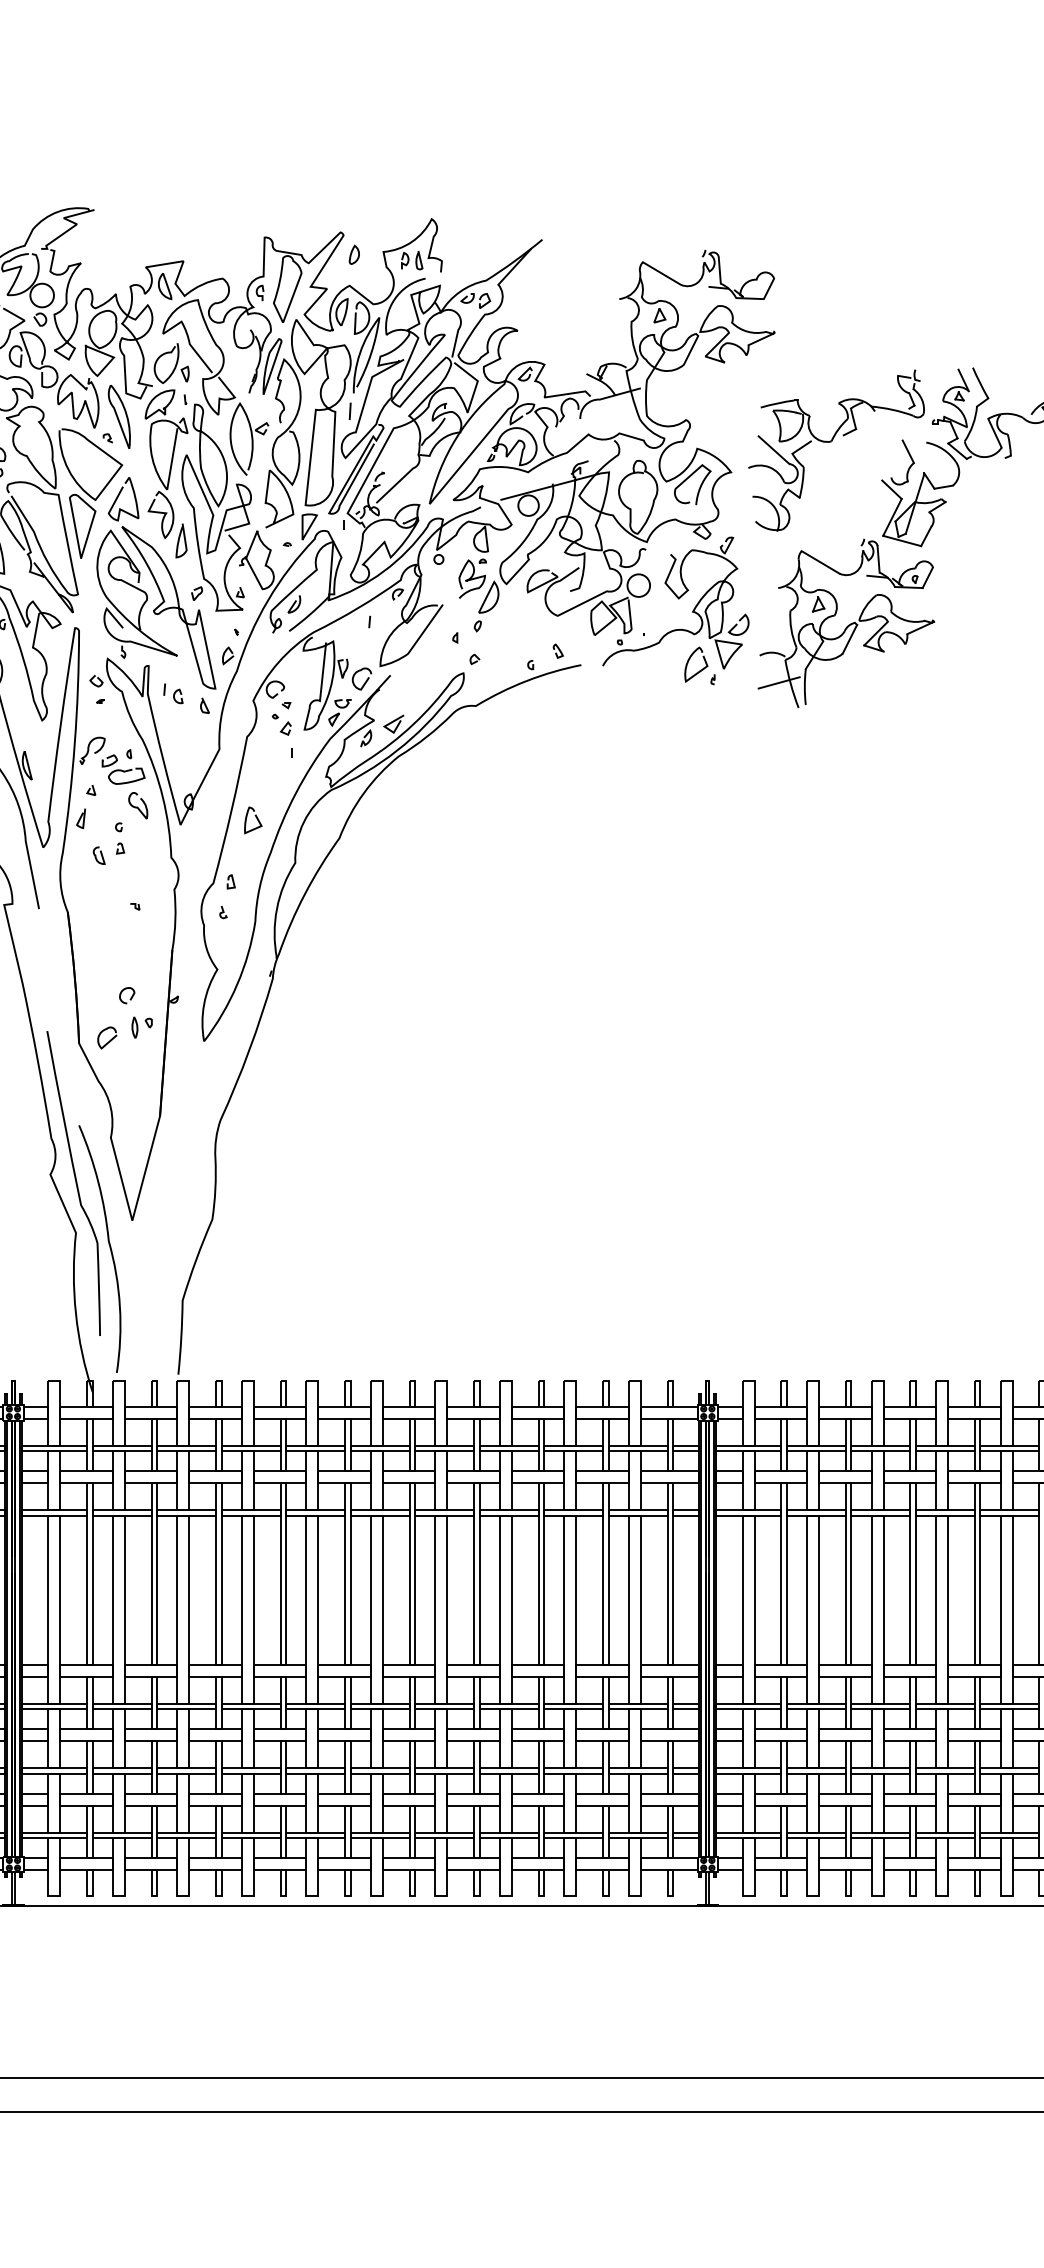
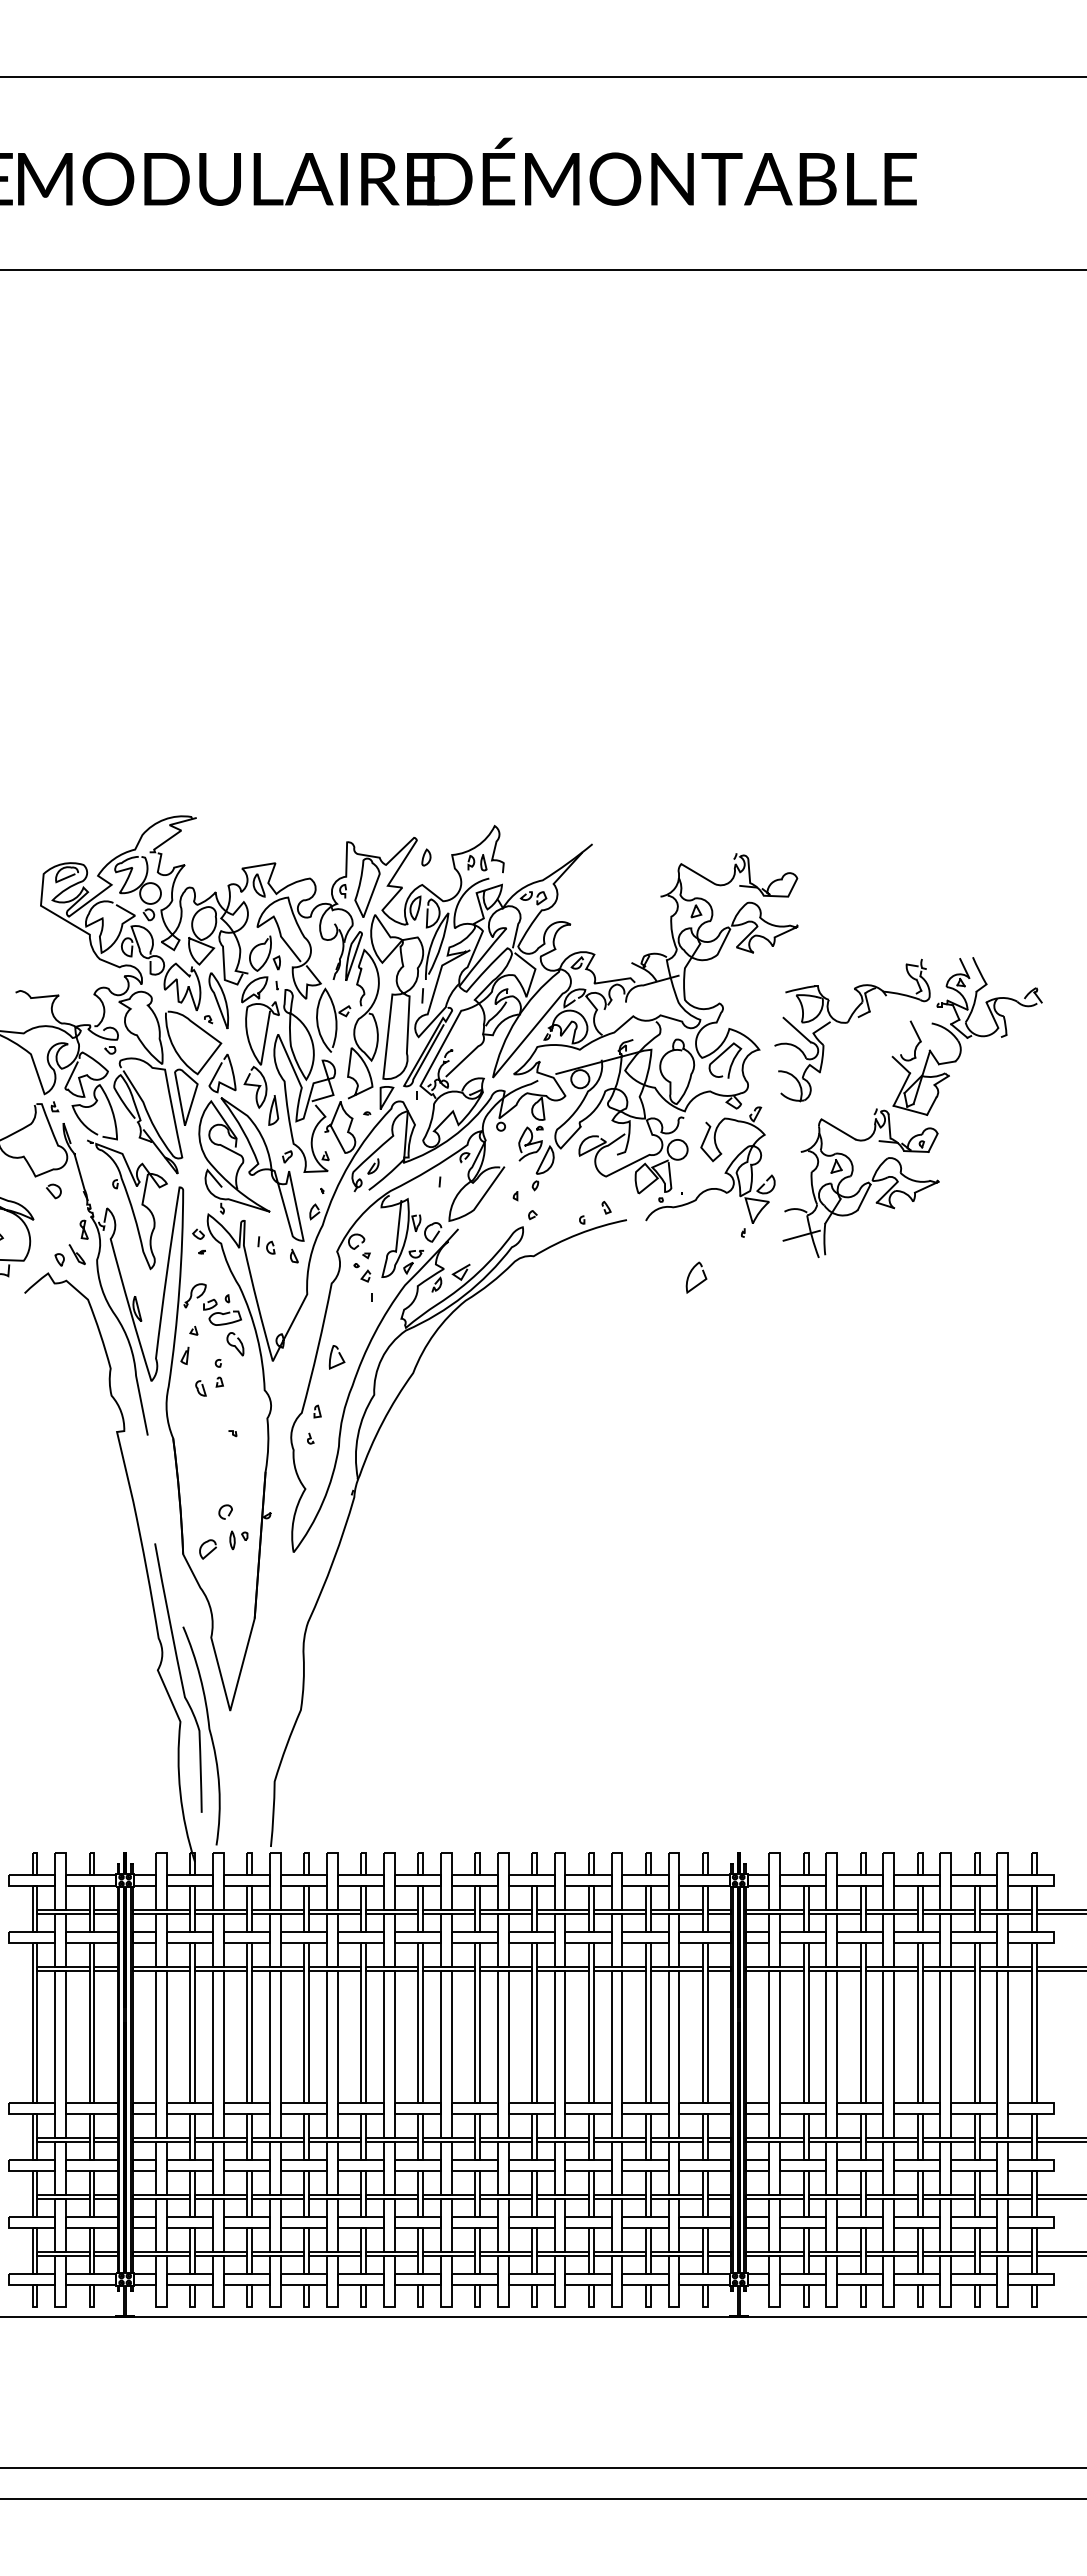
curve: (699, 670) -> (699, 1282), moved

